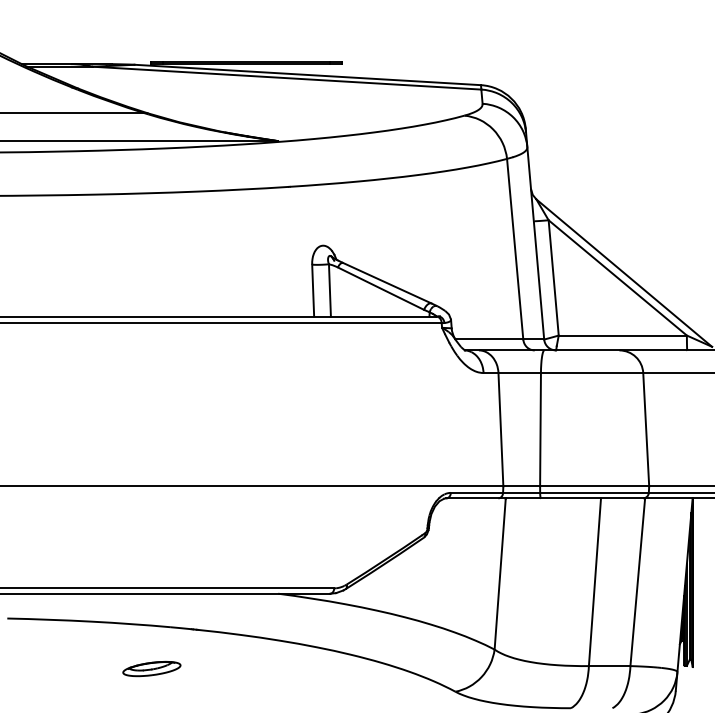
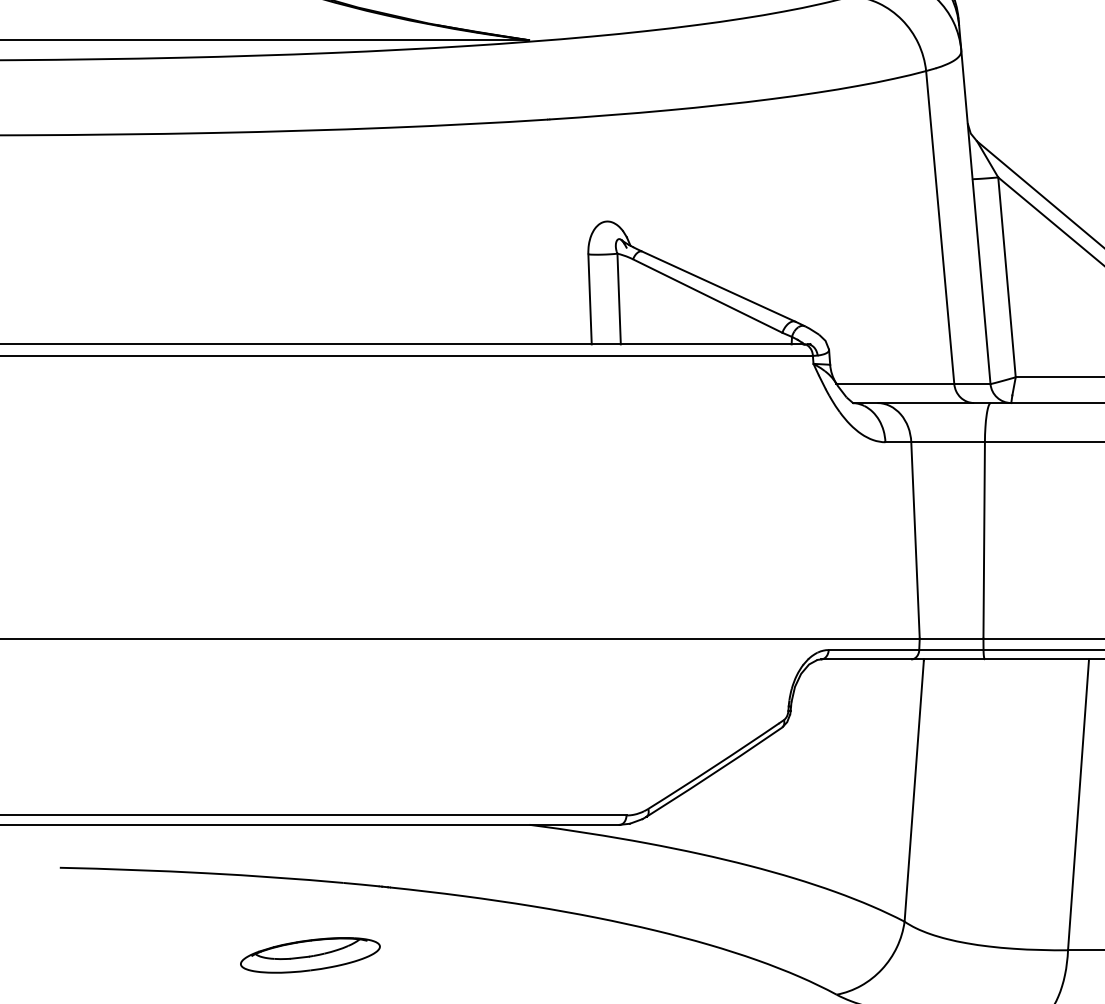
part: (151, 668) -> (309, 954), size x1.4

